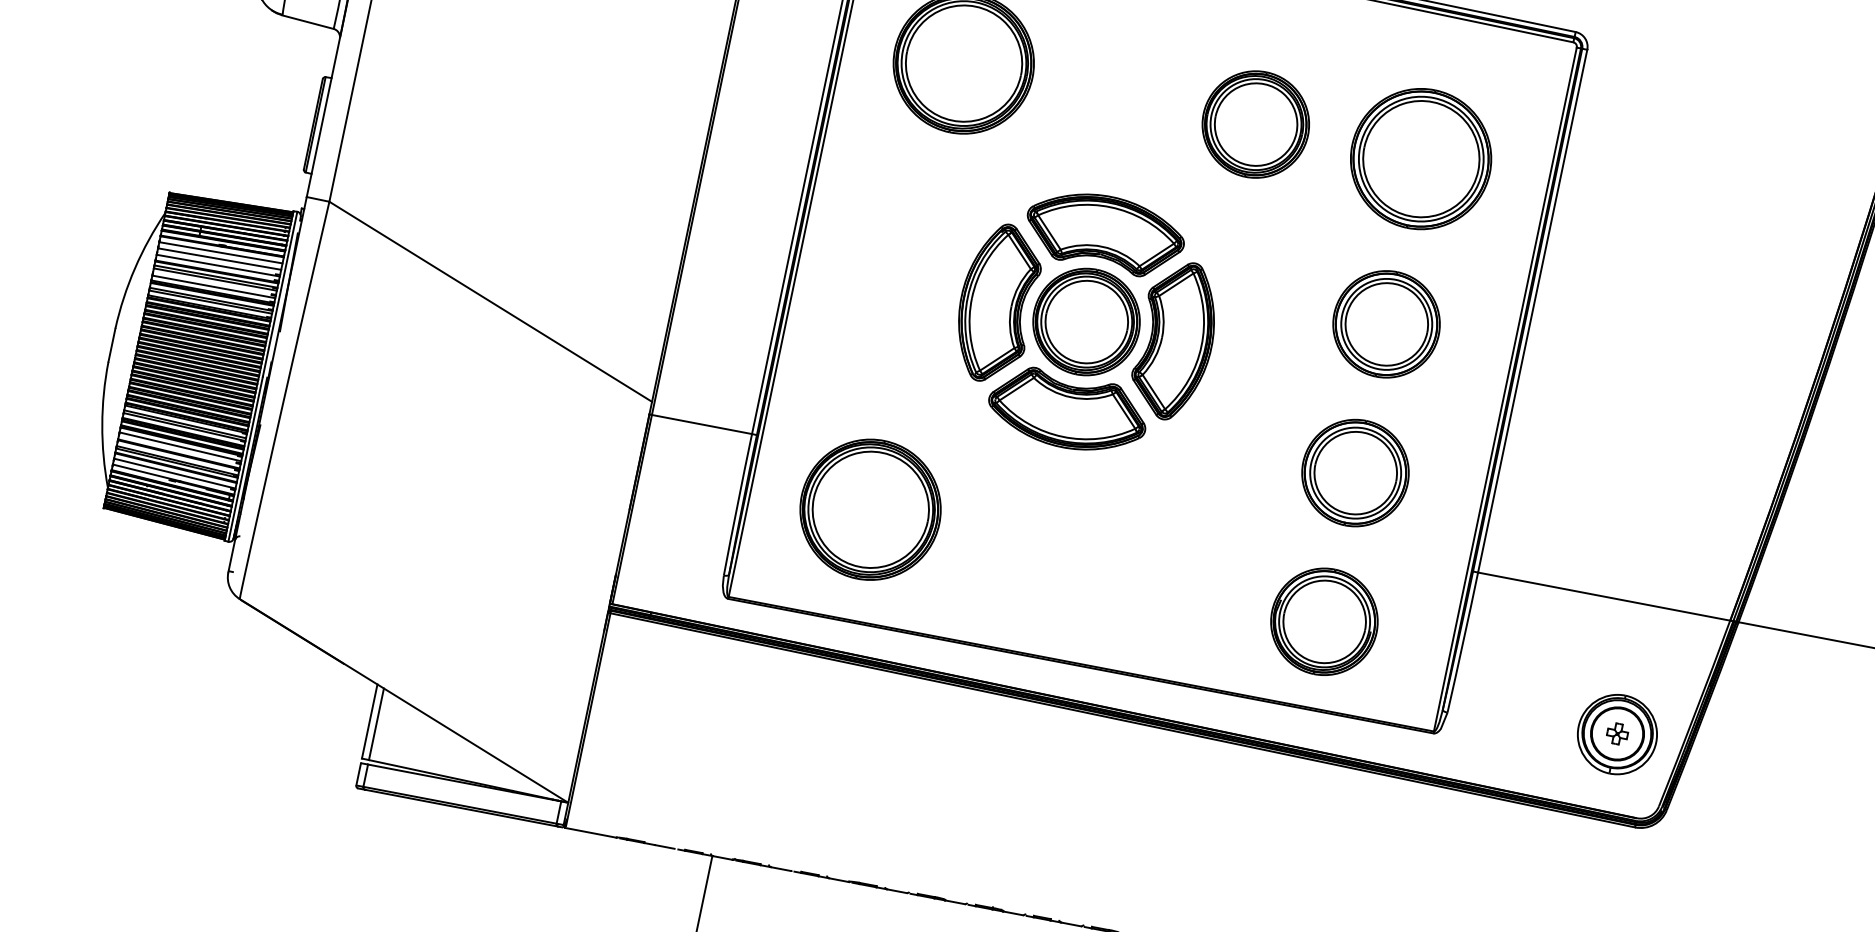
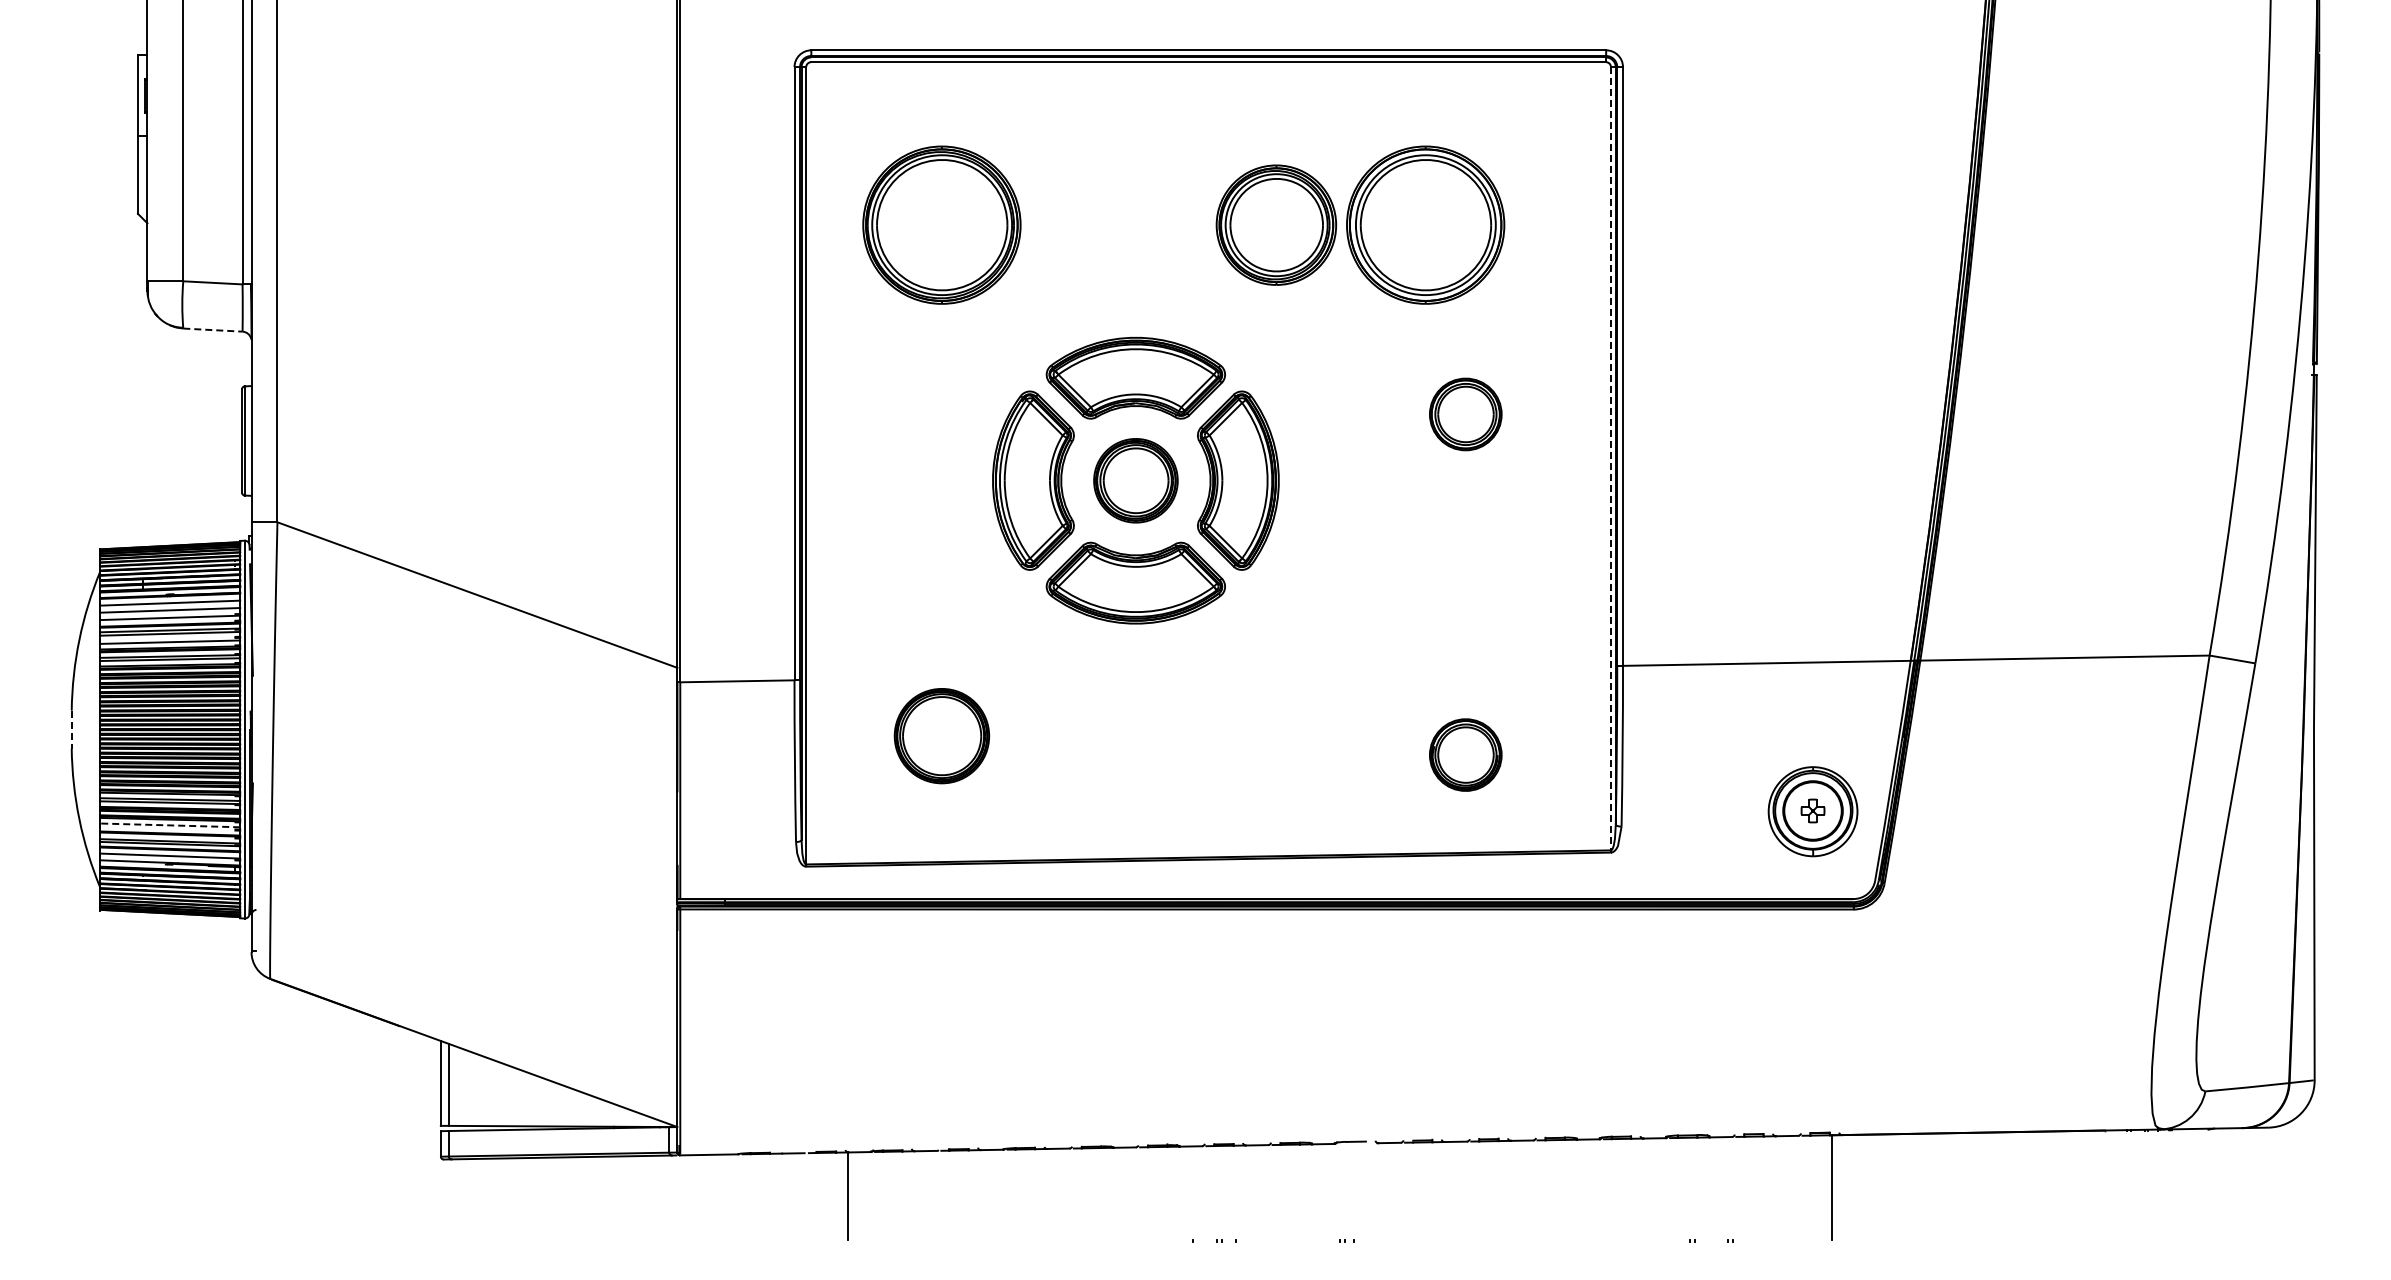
line: (307, 22) -> (212, 330), solid -> dashed
part: (1421, 158) -> (1425, 224), moved
part: (1086, 321) -> (1135, 480), size x0.7
part: (1386, 324) -> (1465, 414), size x0.6
line: (111, 345) -> (71, 729), solid -> dashed
line: (1504, 389) -> (1610, 458), solid -> dashed
line: (179, 446) -> (169, 825), solid -> dashed
part: (1355, 472) -> (1465, 584), removed
part: (870, 509) -> (941, 735), size x0.6
part: (1324, 621) -> (1465, 754), size x0.6

